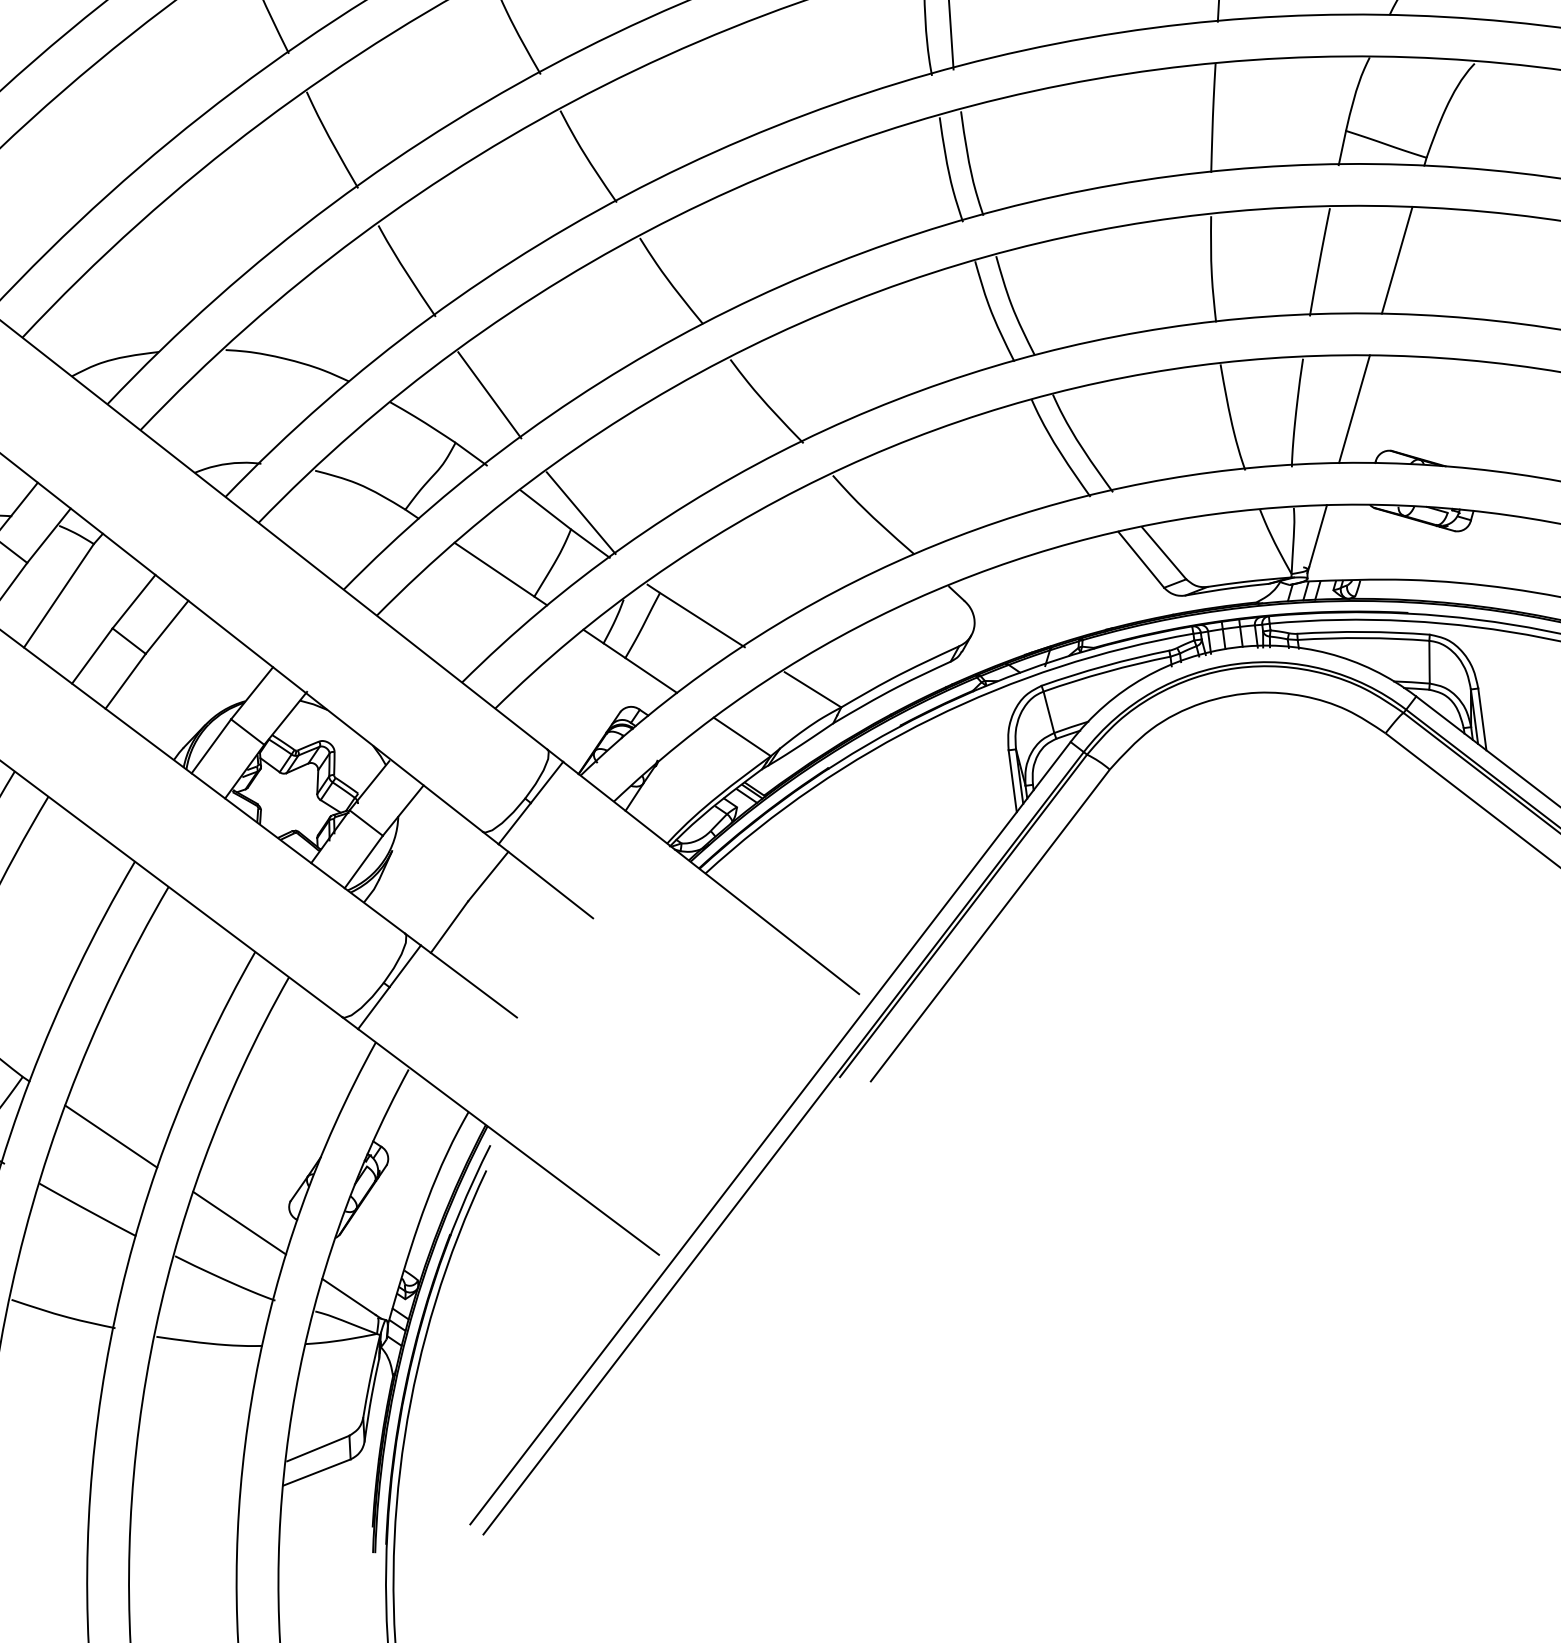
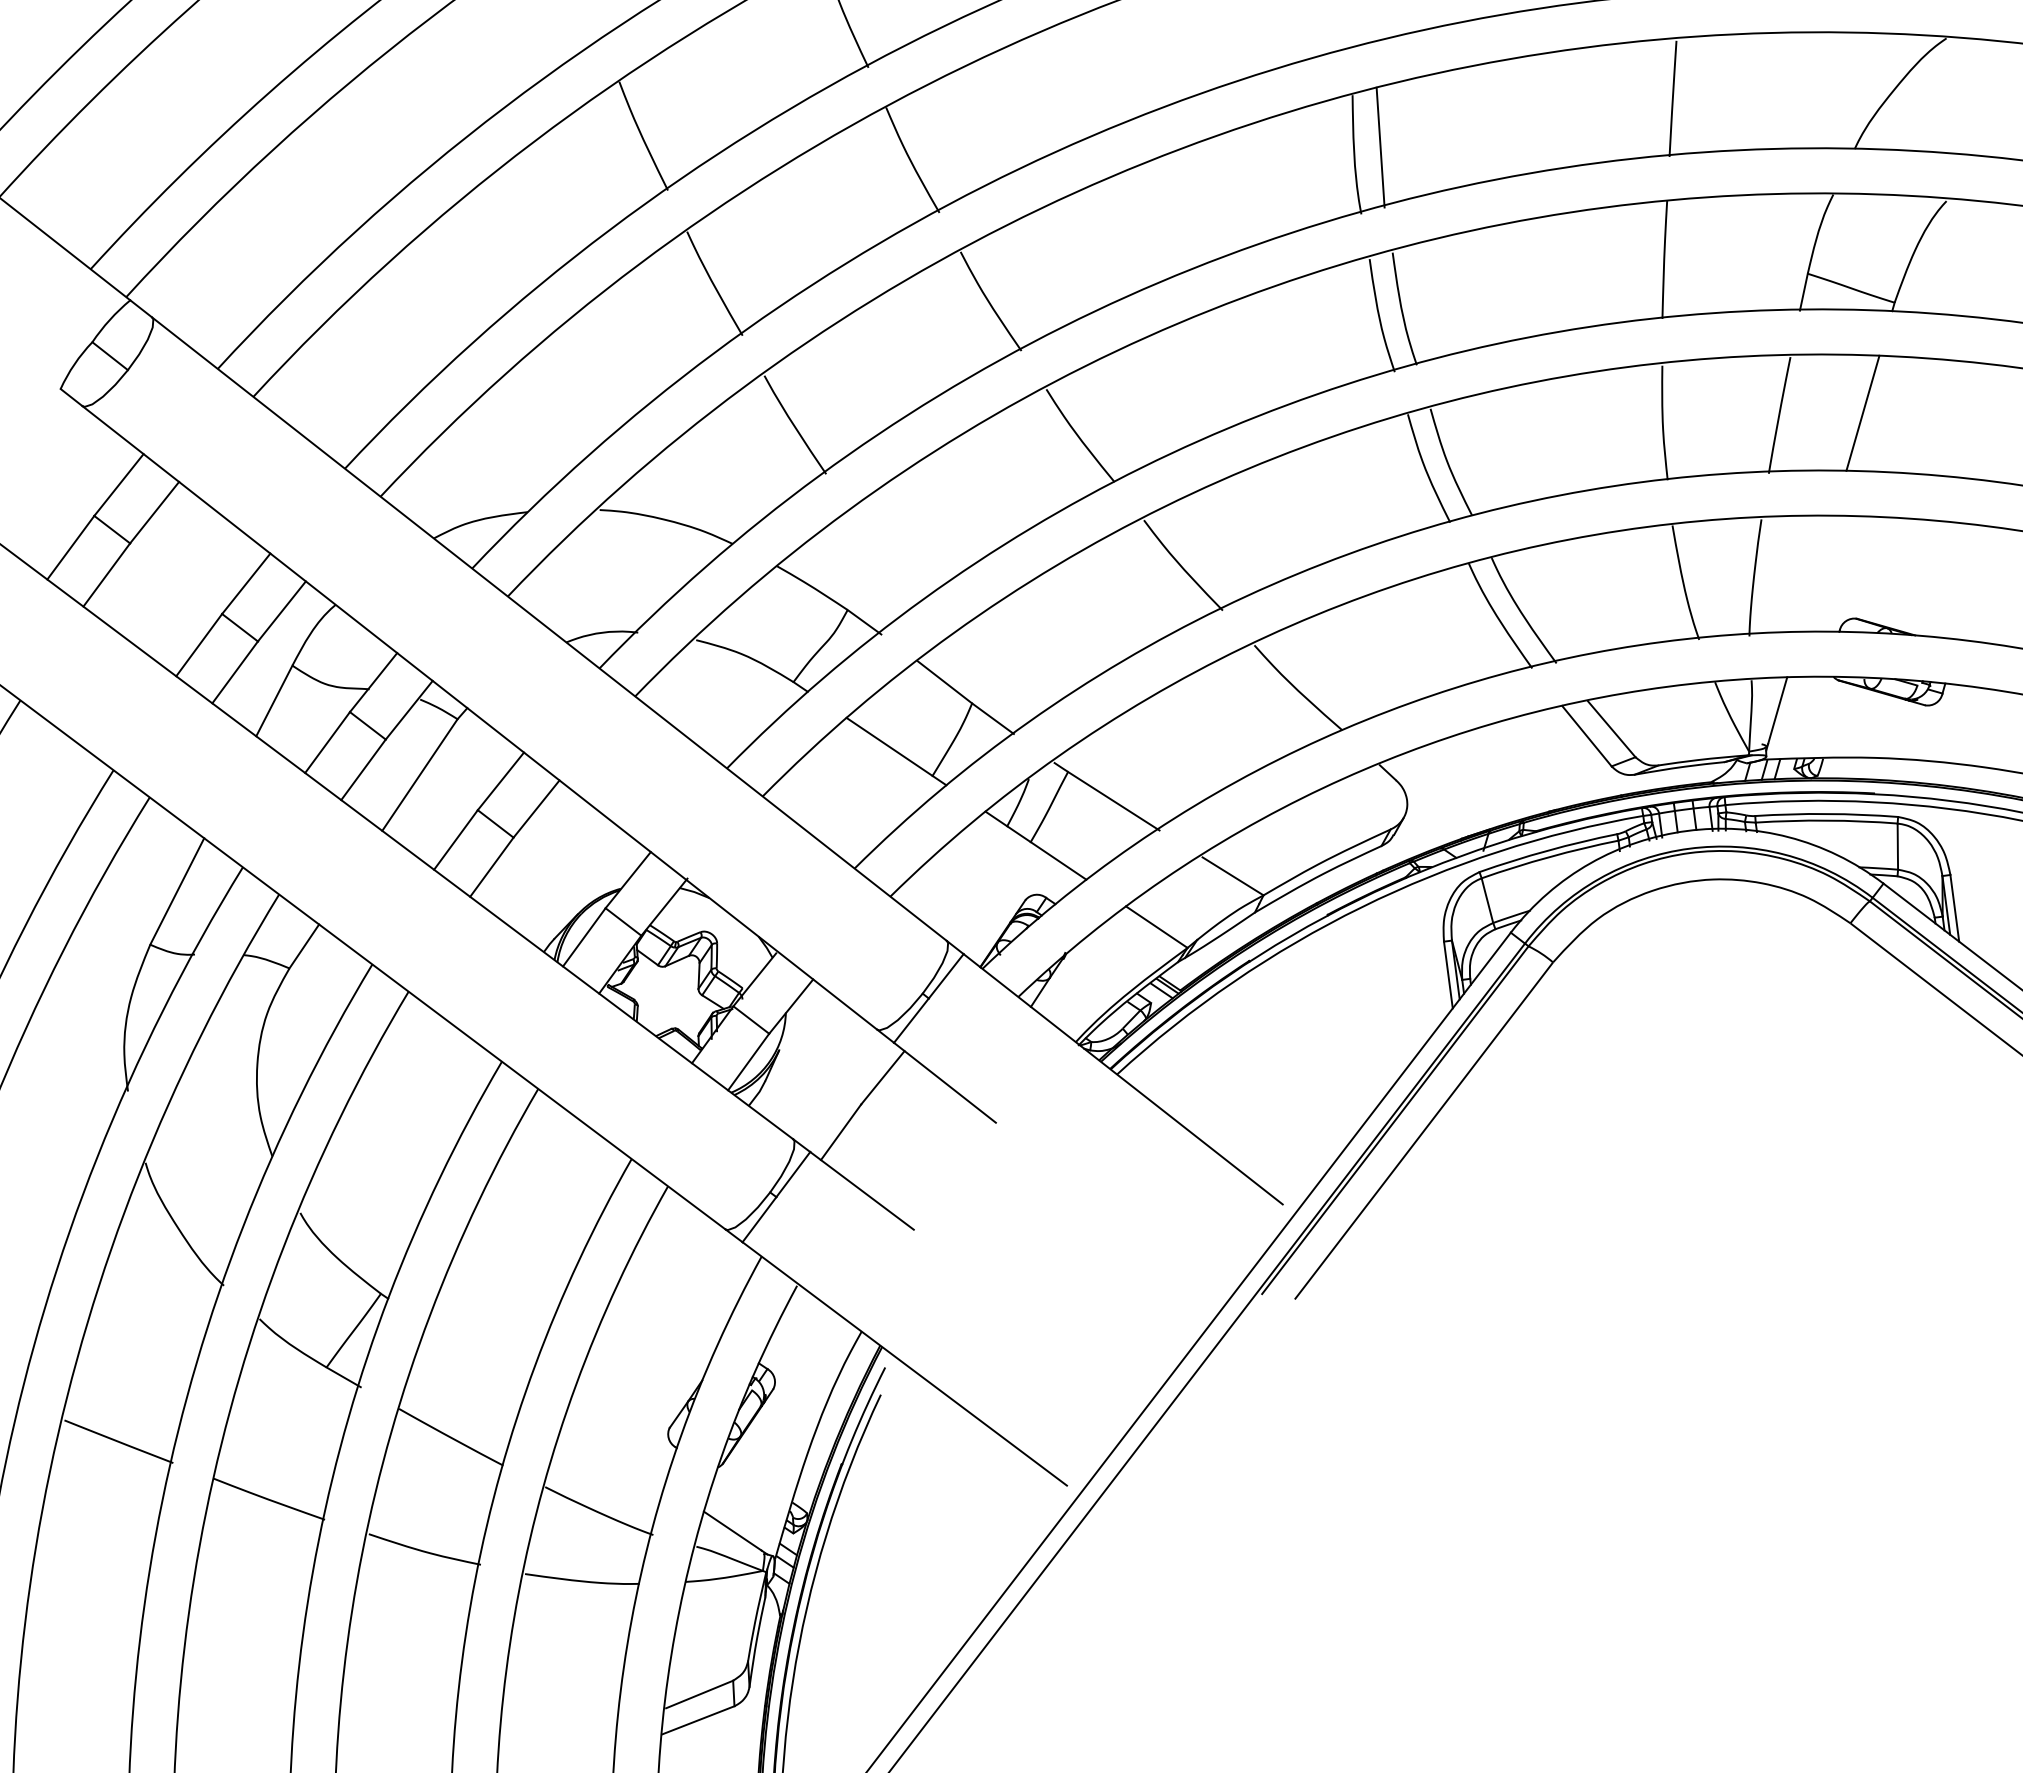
line: (489, 395) -> (884, 558), removed
line: (1354, 408) -> (1816, 573), removed
line: (581, 512) -> (983, 685), removed
line: (110, 1135) -> (475, 1357), removed
line: (239, 1223) -> (614, 1451), removed

